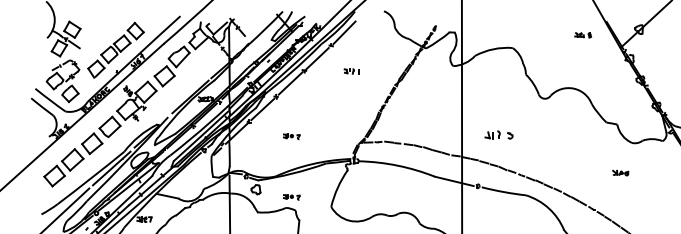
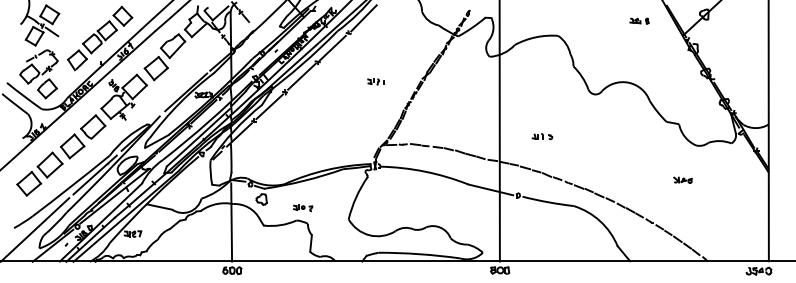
part: (350, 71) -> (375, 81), moved
part: (499, 135) -> (542, 136), size x0.62
part: (292, 136) -> (303, 138), removed

